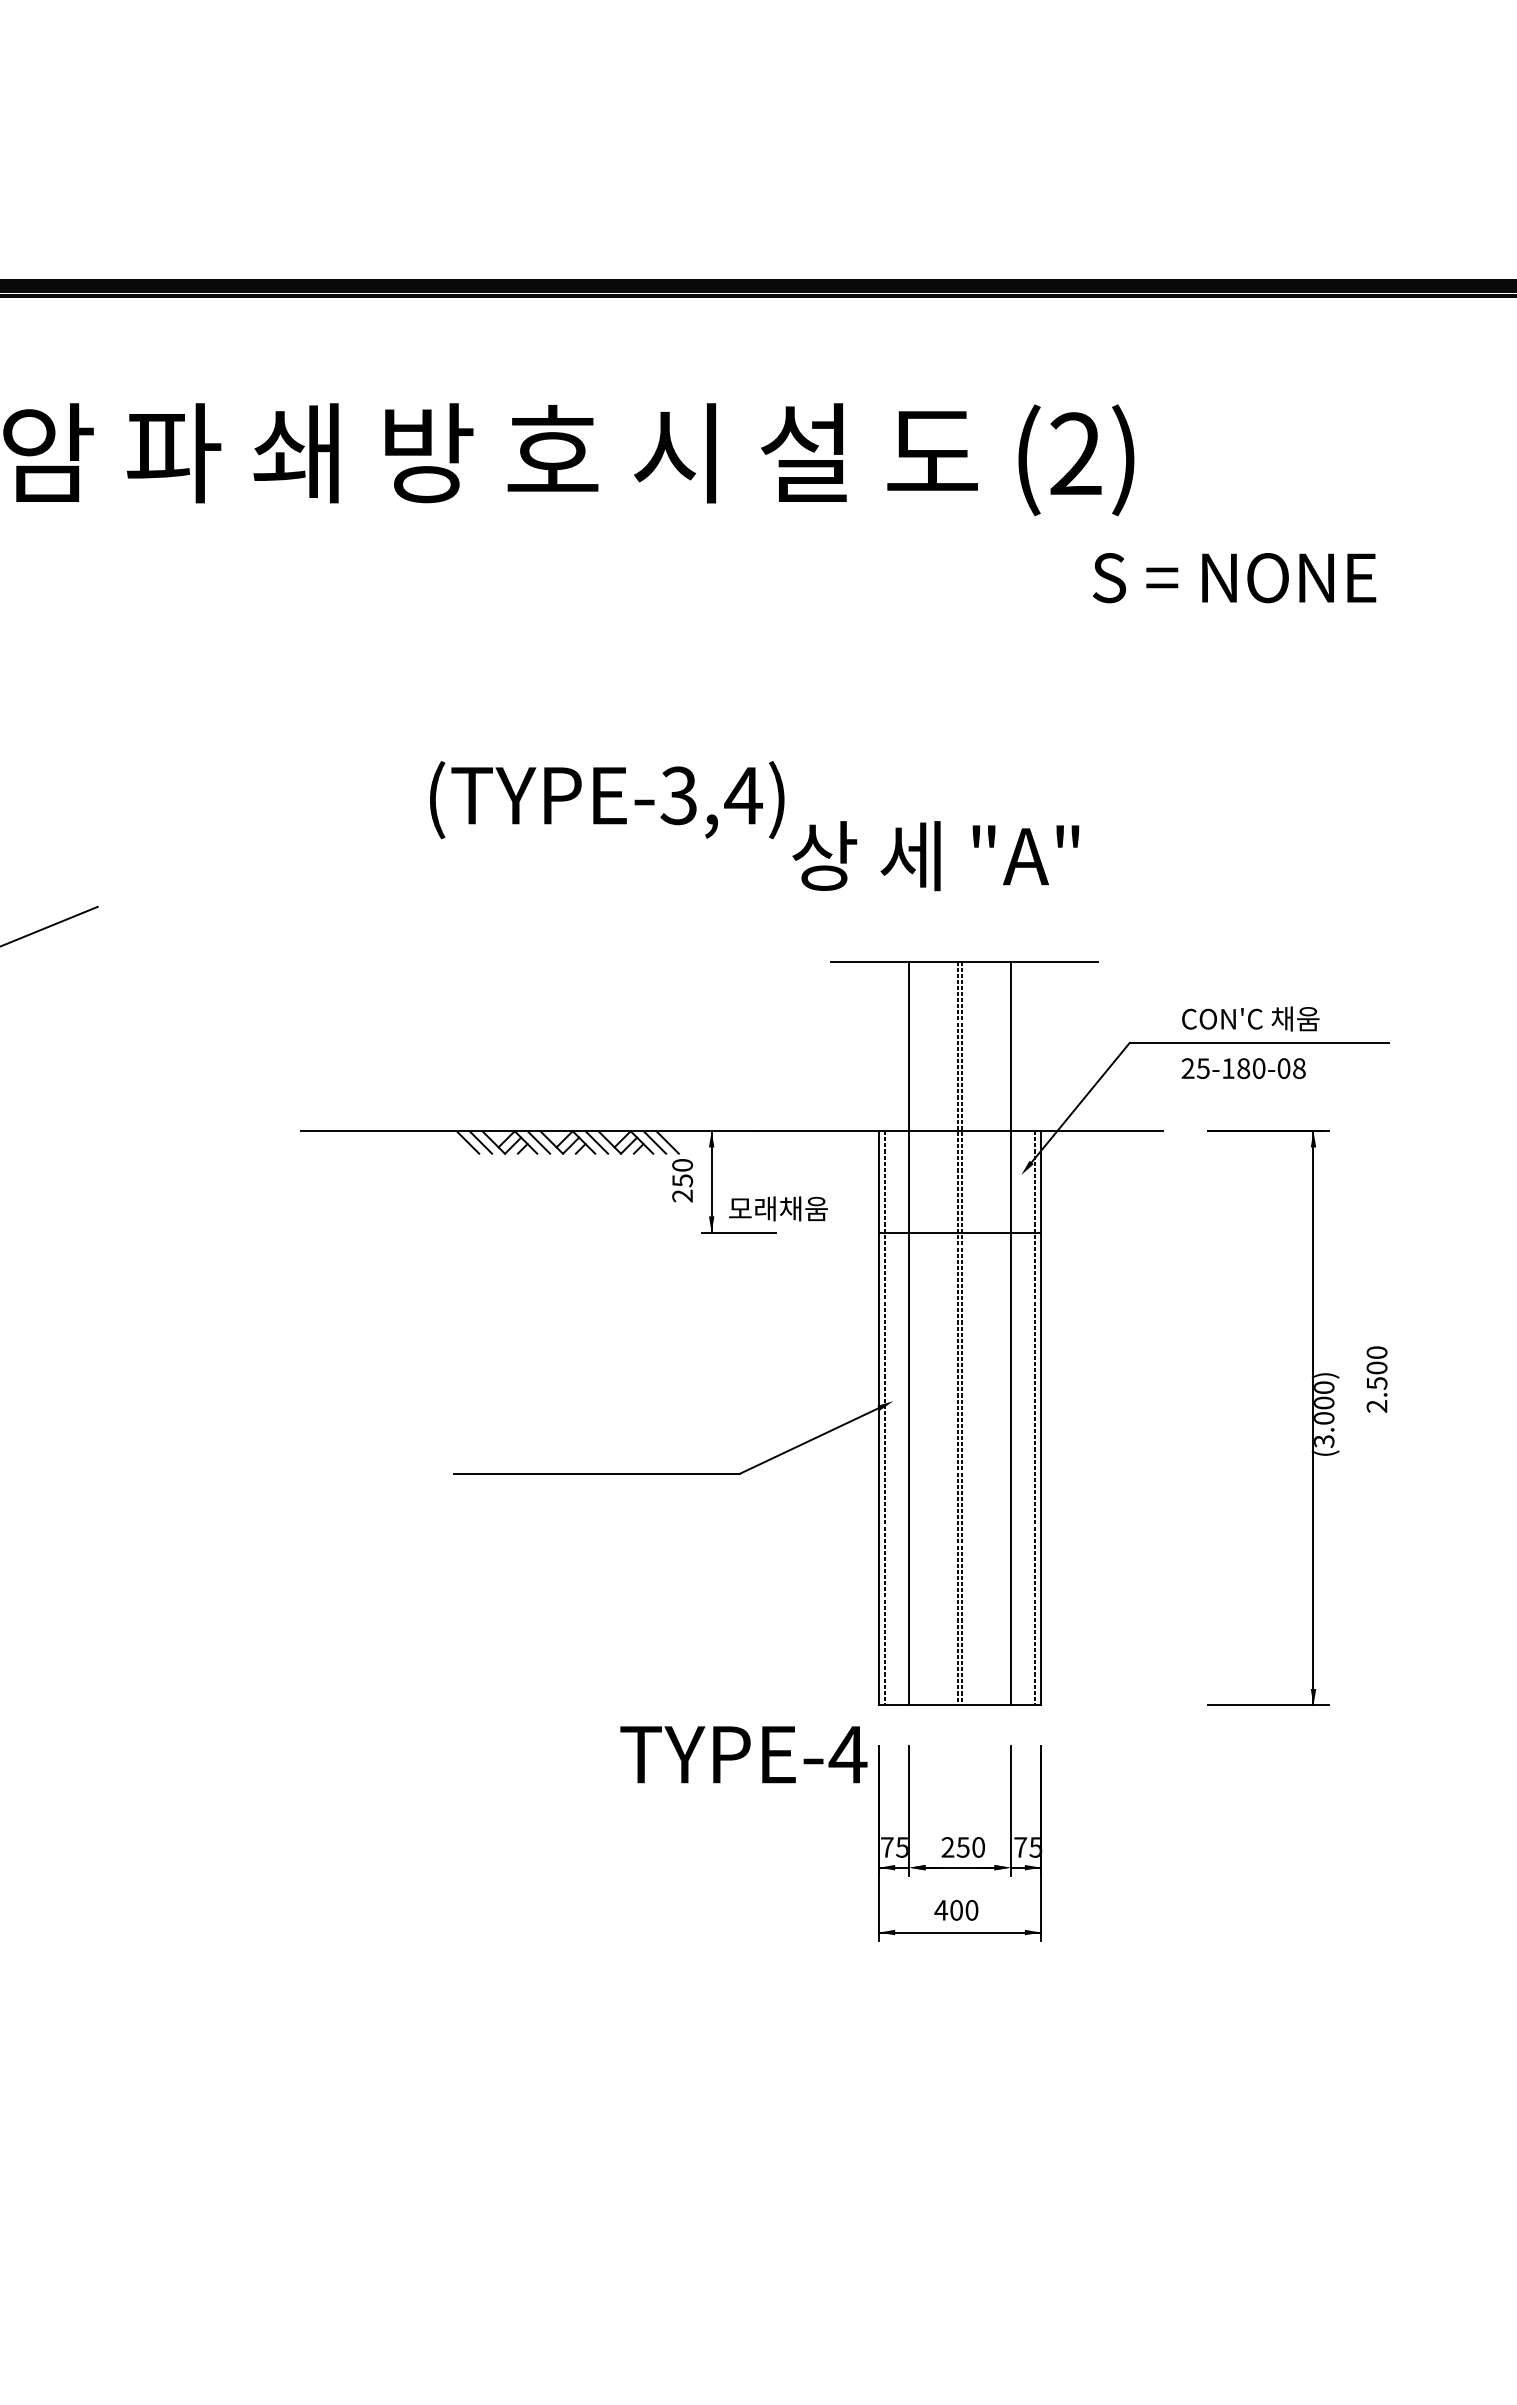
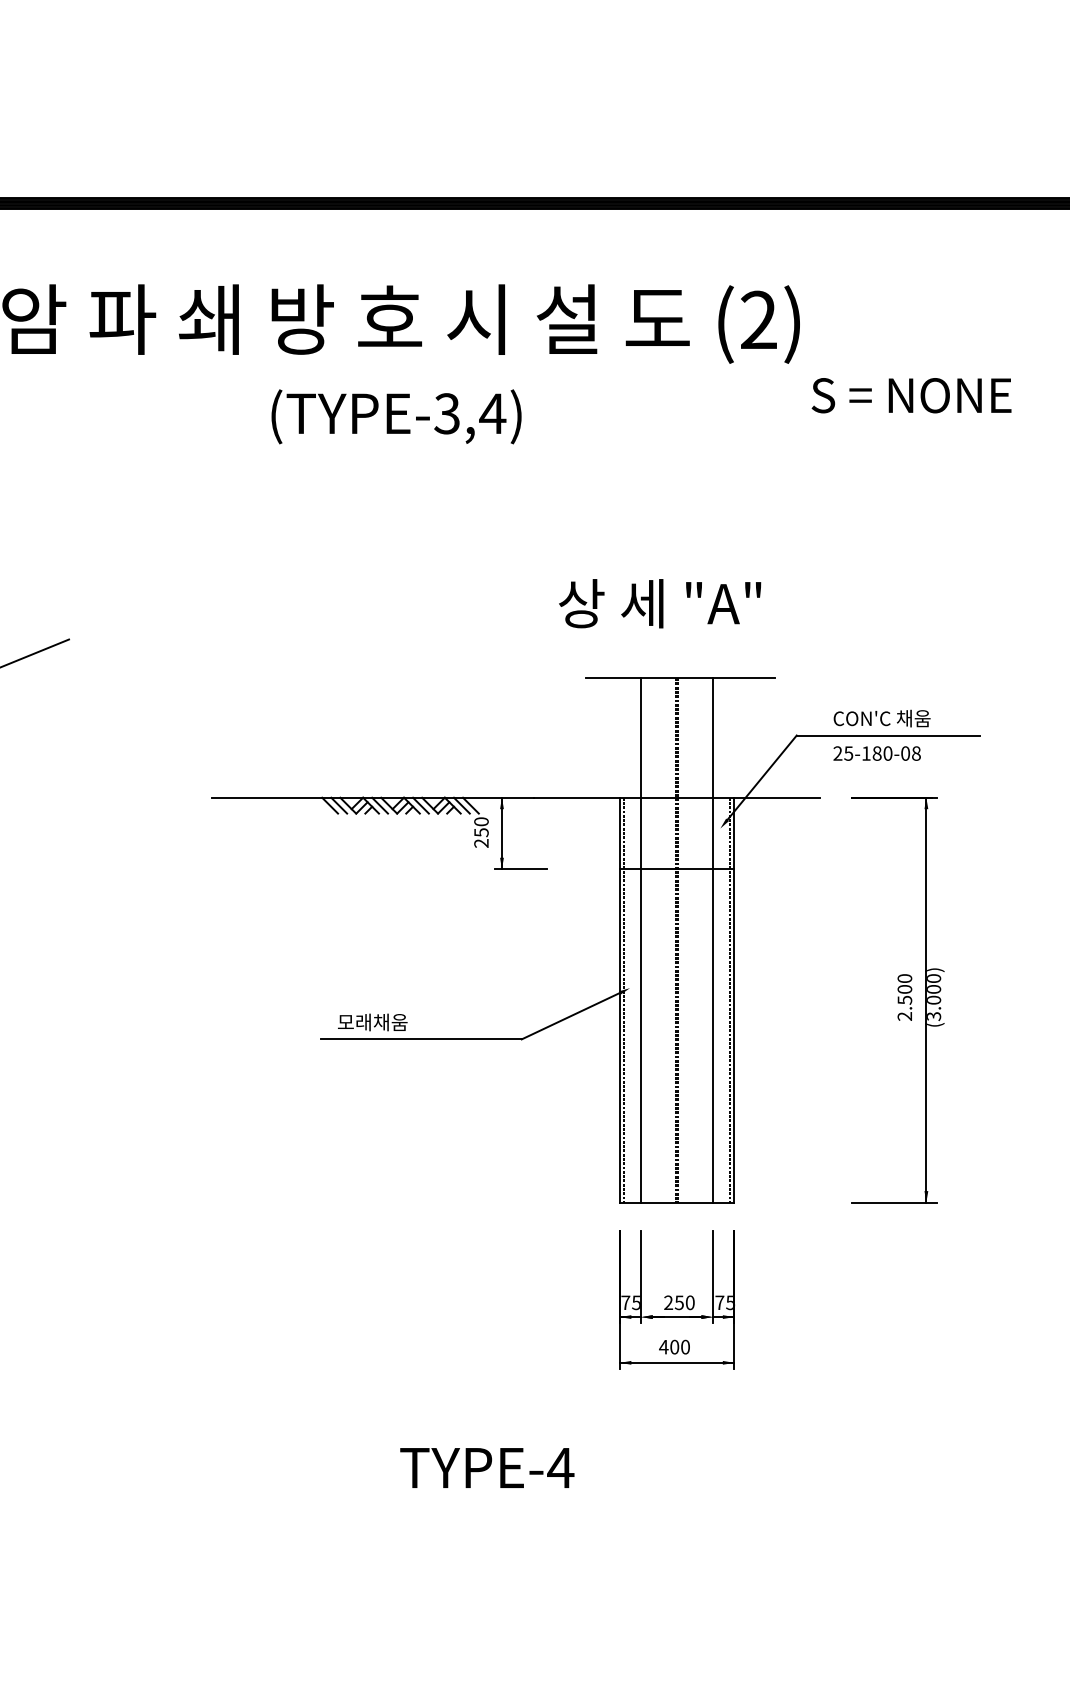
text: (1234, 578) -> (911, 395), moved
text: (607, 800) -> (396, 417), moved
text: (778, 1208) -> (372, 1022), moved
text: (1376, 1379) -> (904, 997), moved
text: (743, 1754) -> (487, 1467), moved

